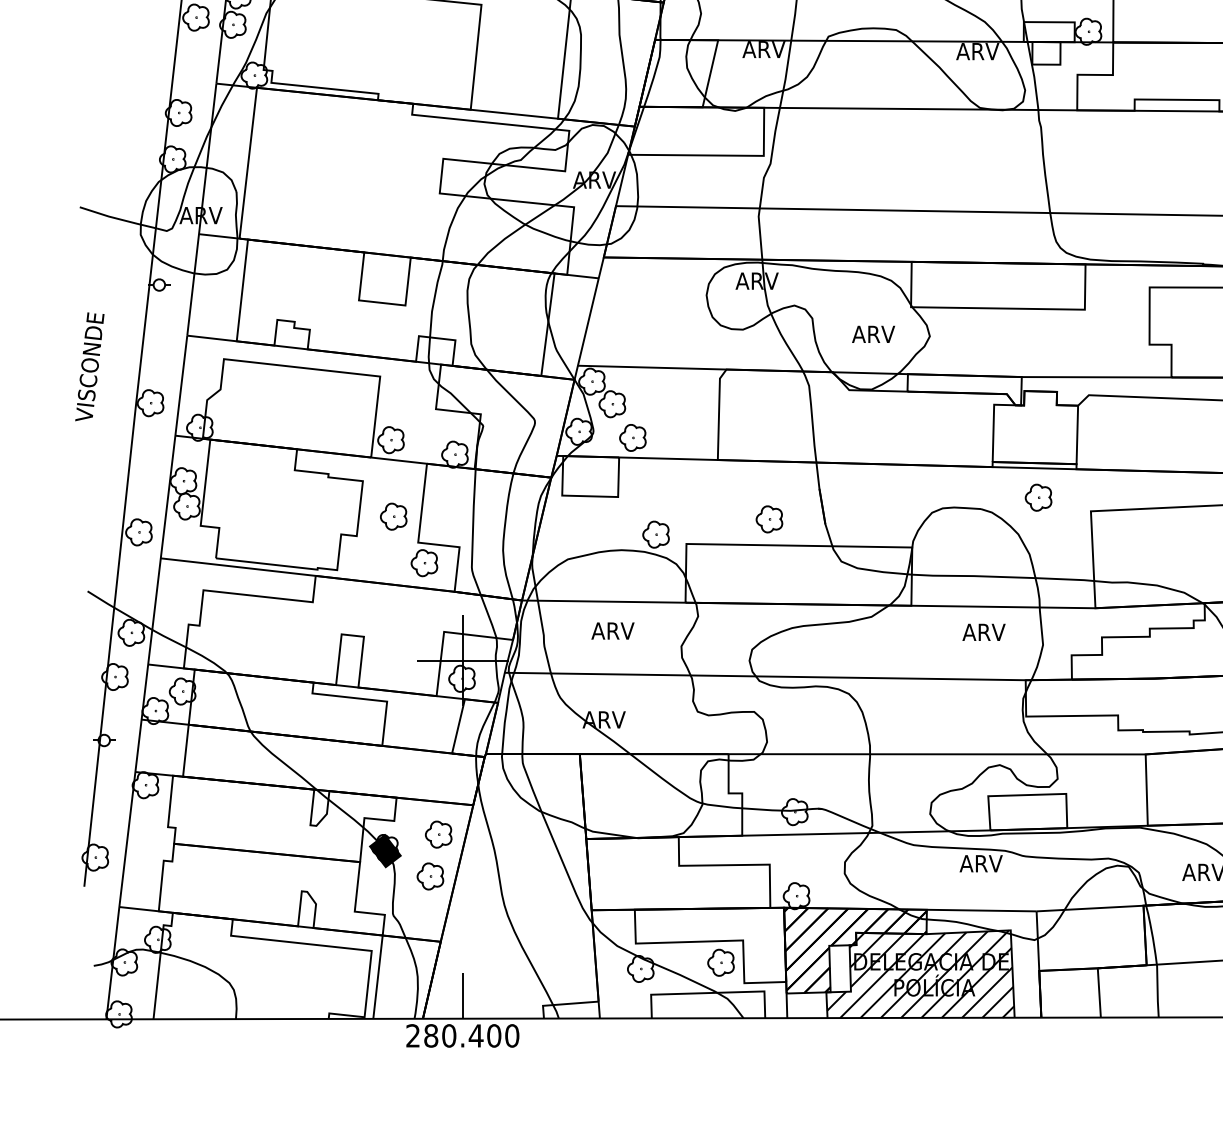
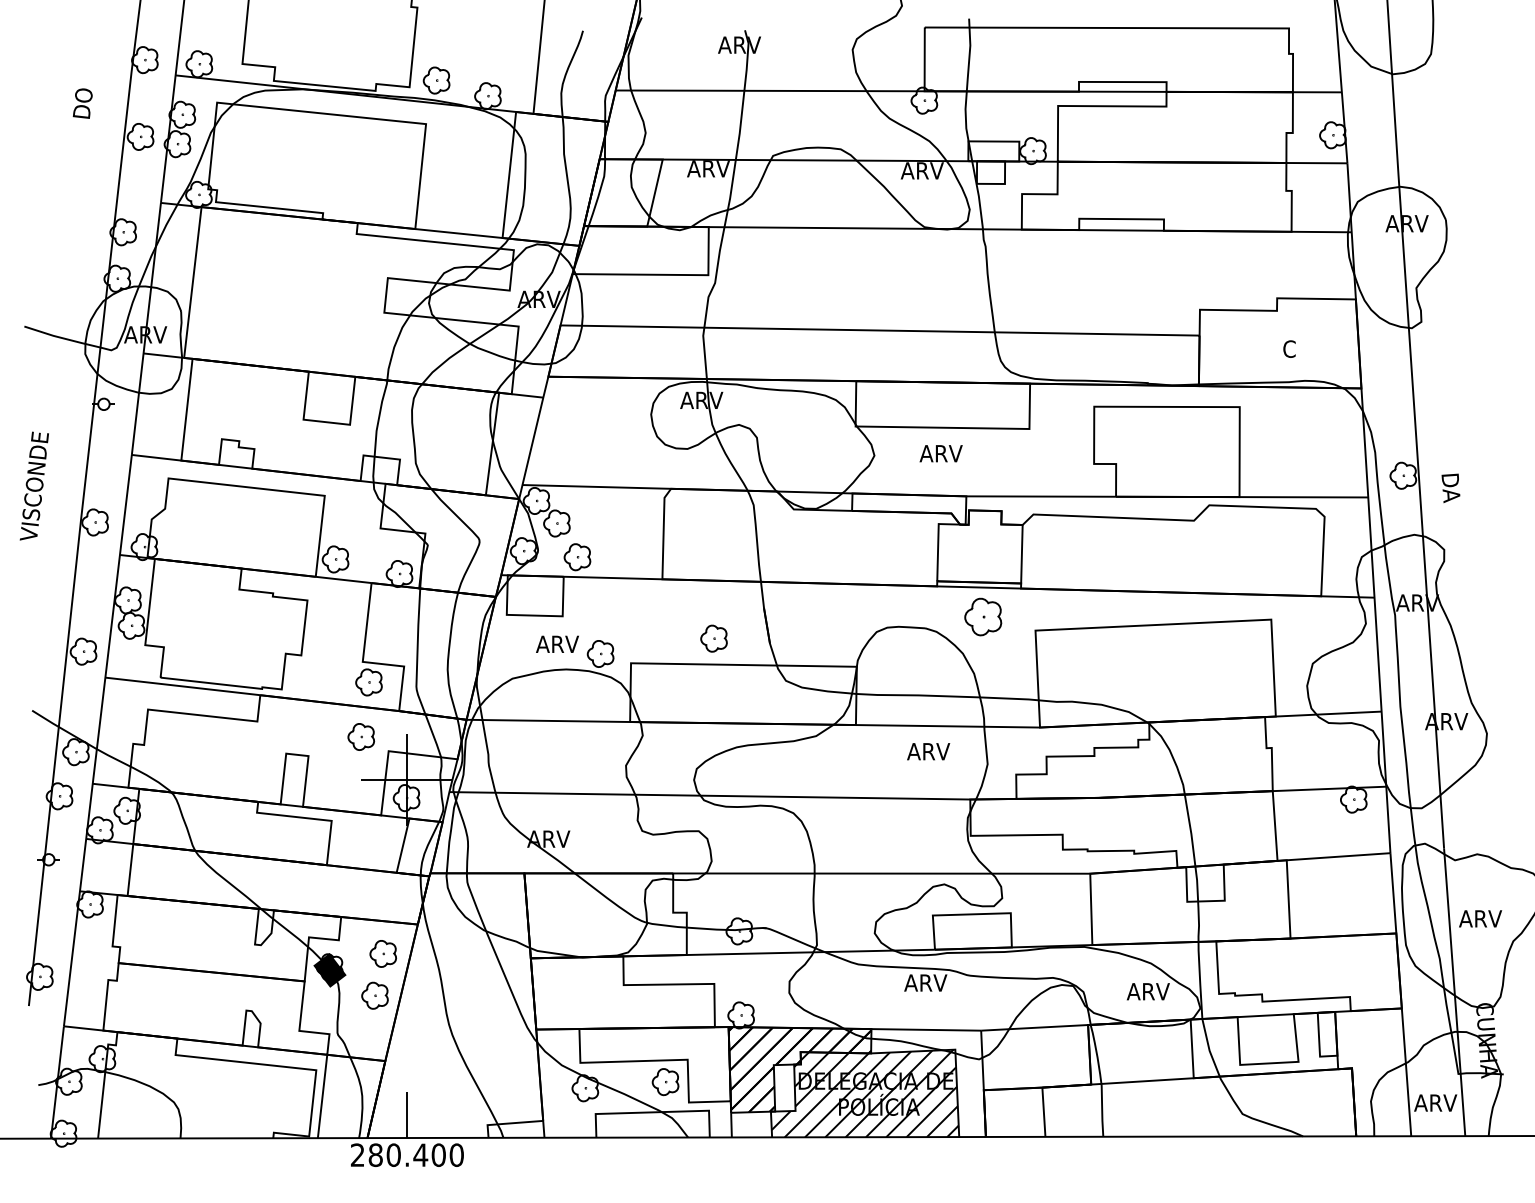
text: (872, 334) -> (940, 453), moved
part: (1037, 497) -> (982, 616), size x1.4
part: (393, 516) -> (361, 736), moved
text: (612, 630) -> (557, 643), moved

